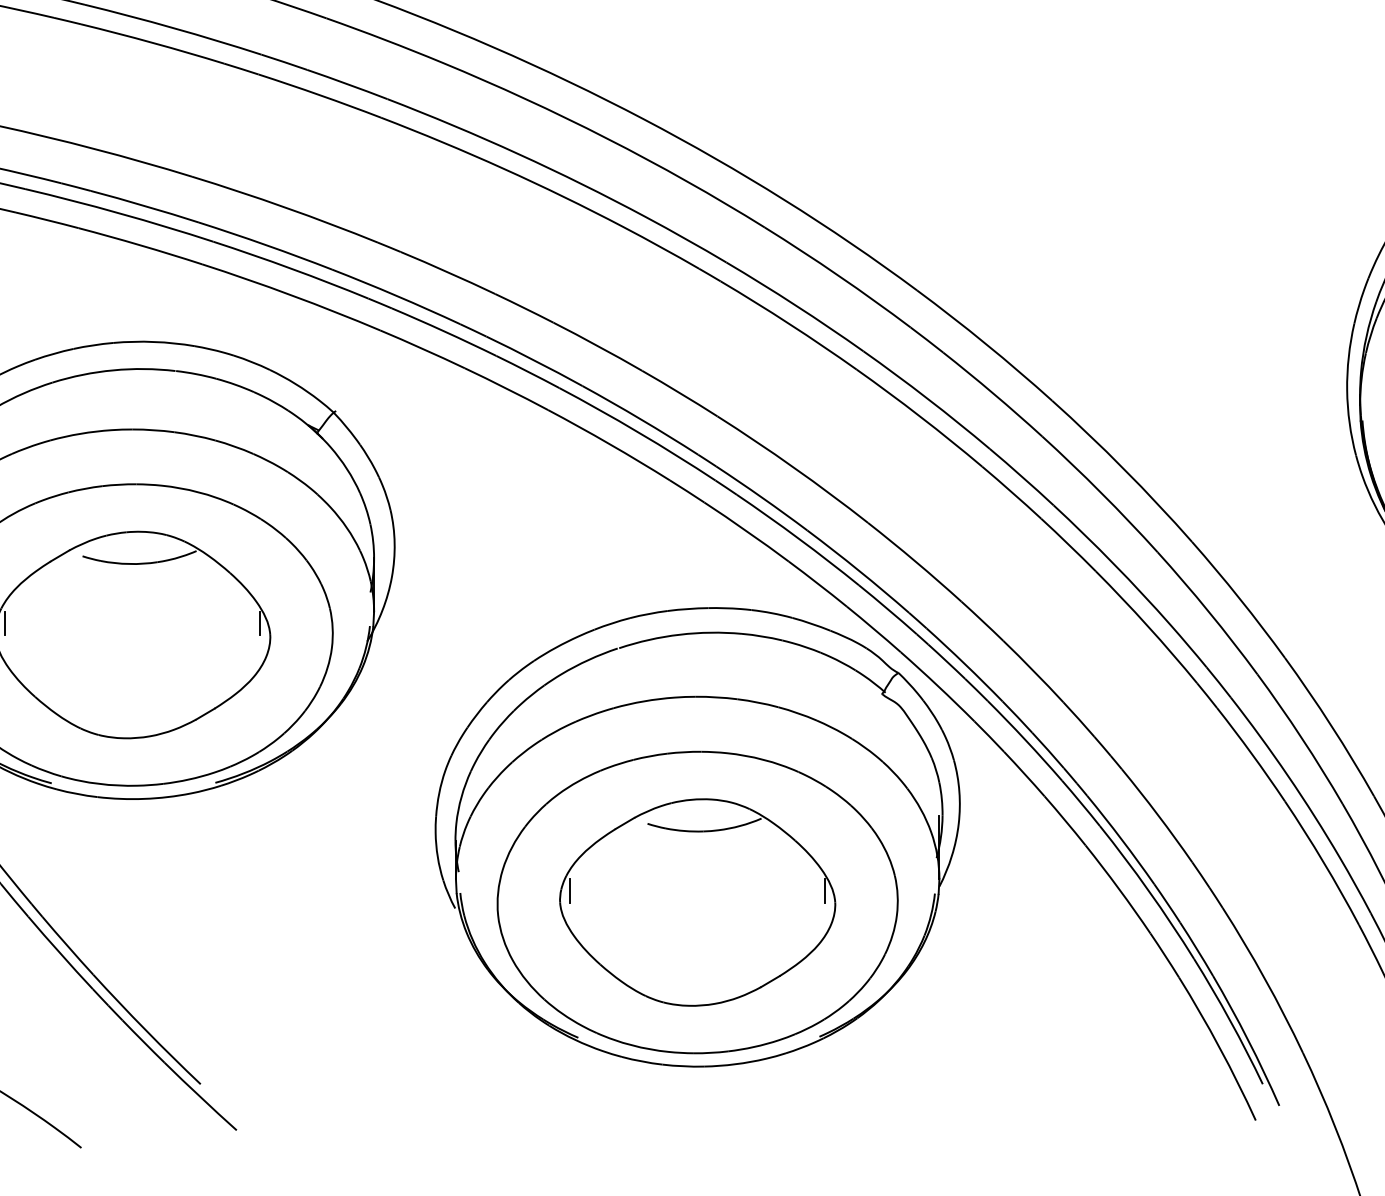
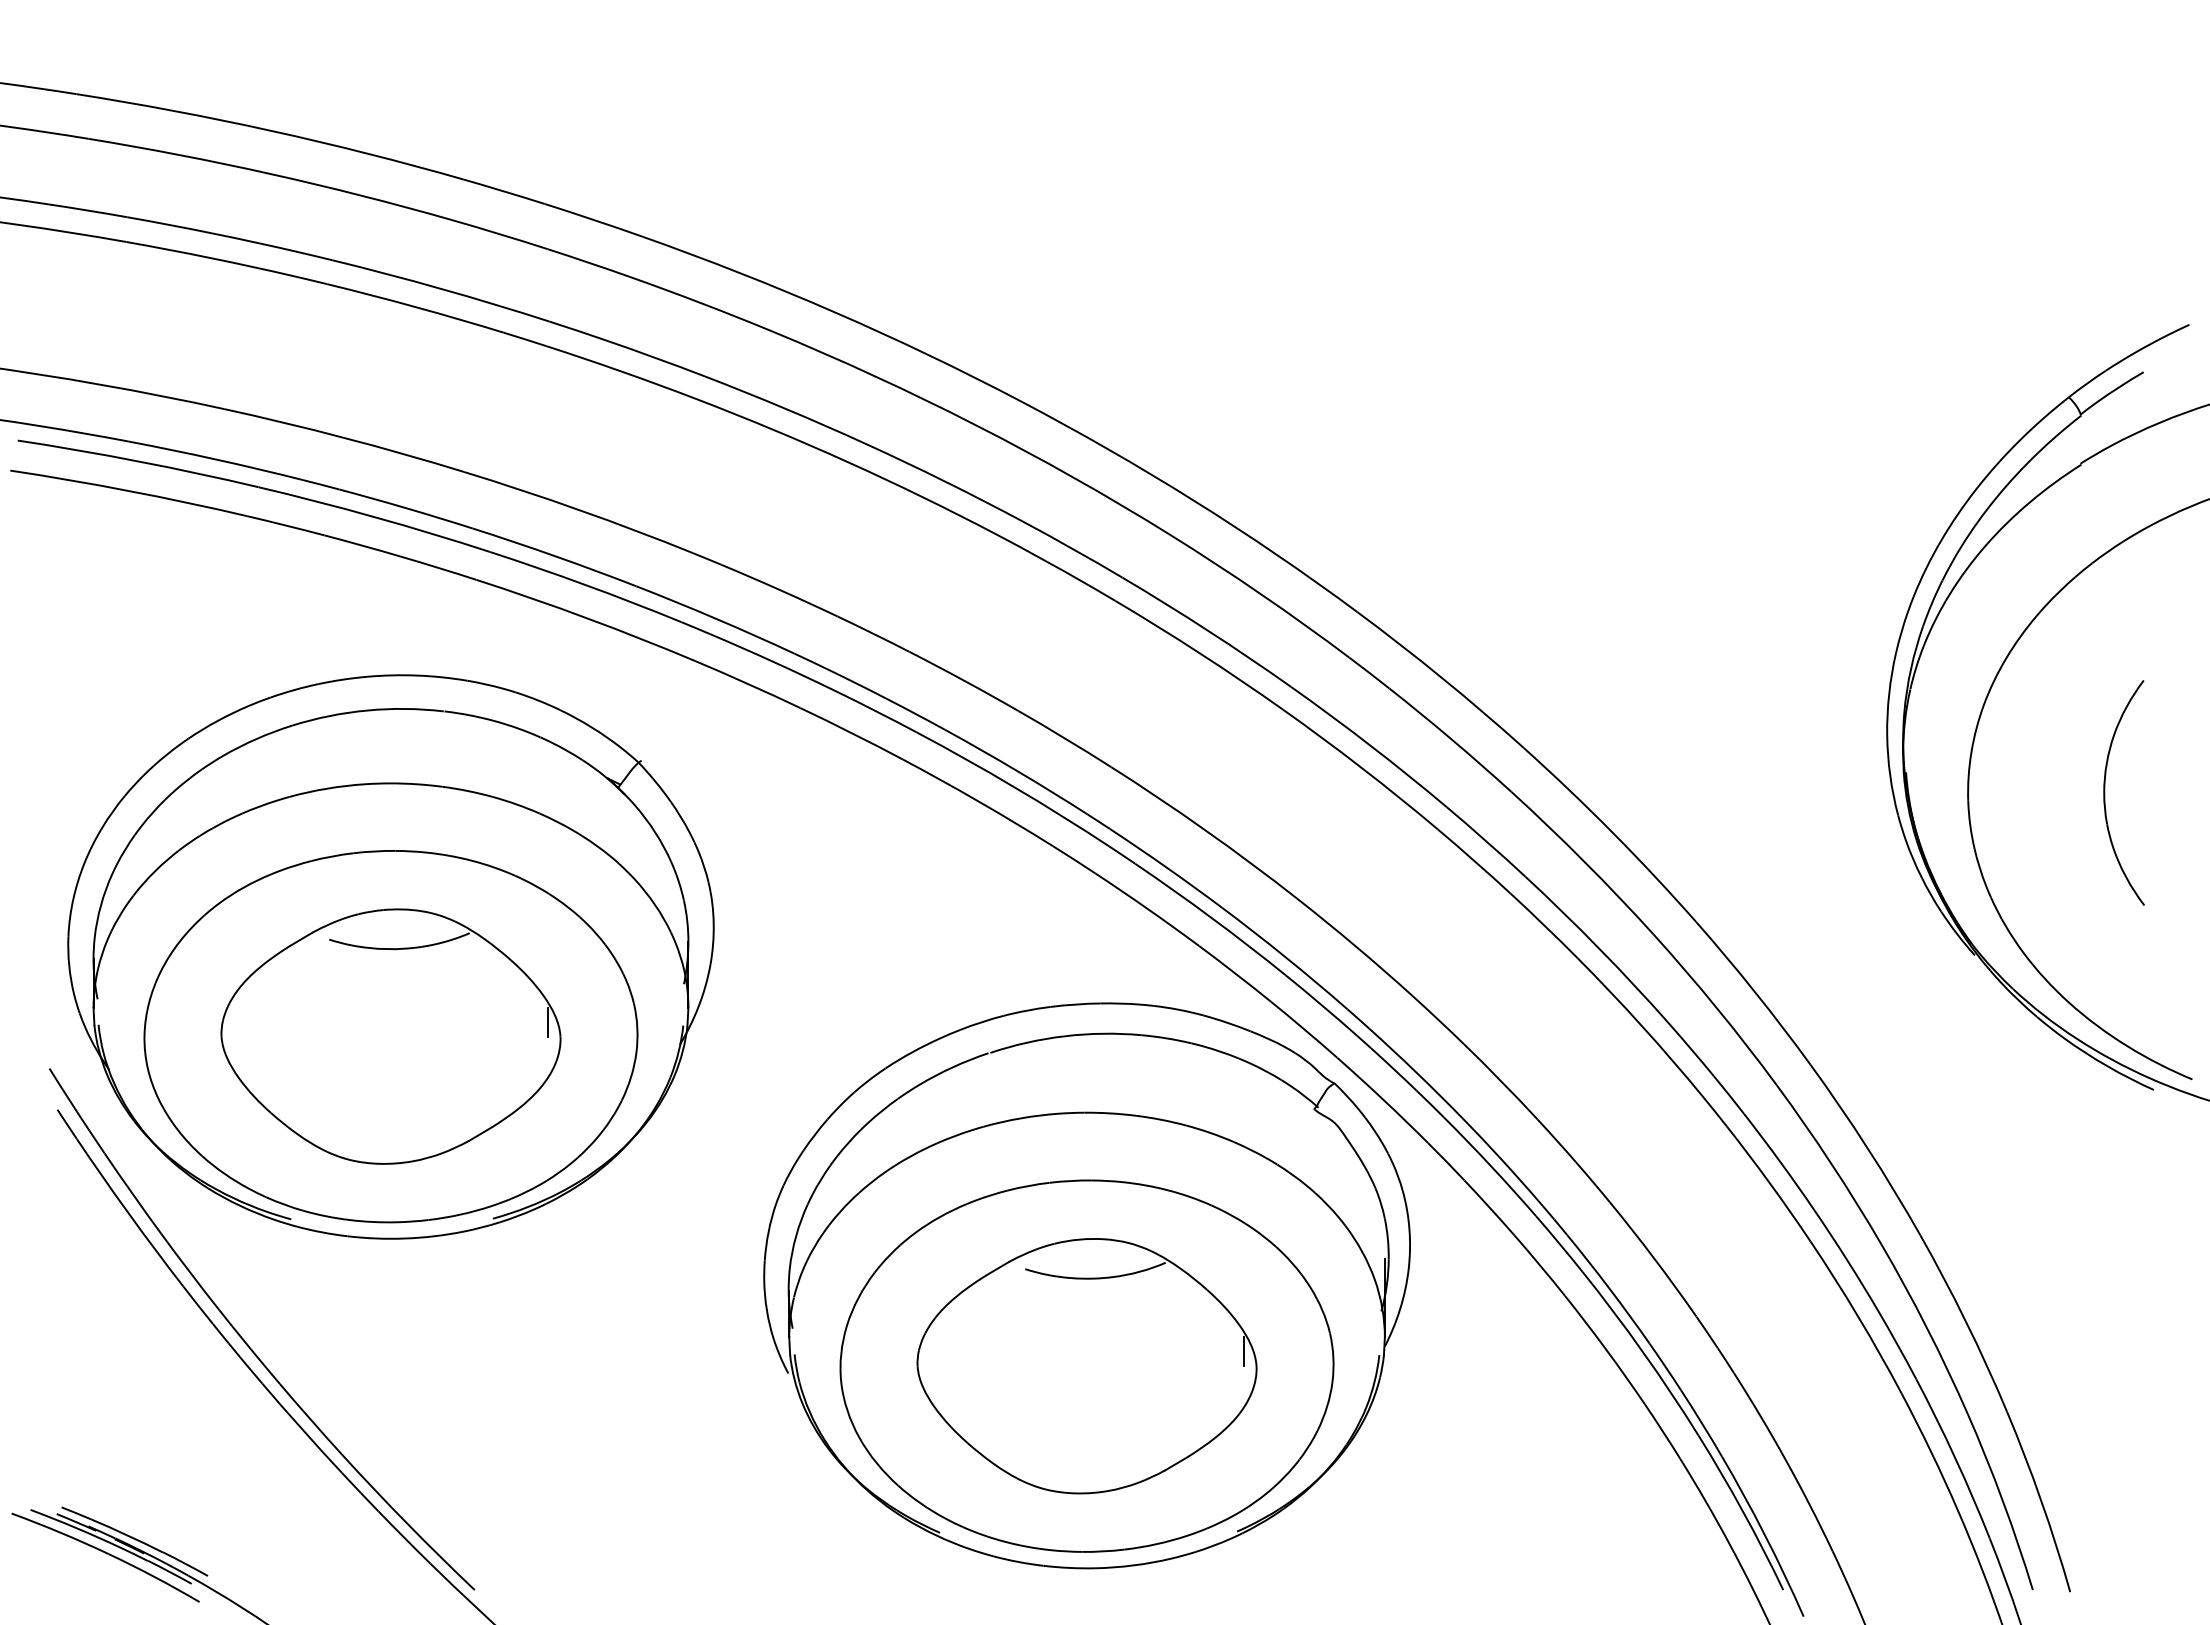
line: (5, 622) -> (234, 1021), removed
line: (570, 890) -> (930, 1351), removed

